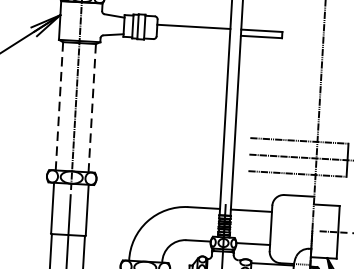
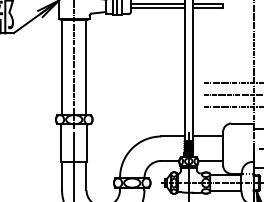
line: (193, 33) -> (157, 8), added
line: (59, 107) -> (62, 68), dashed -> solid
line: (92, 109) -> (86, 68), dashed -> solid

